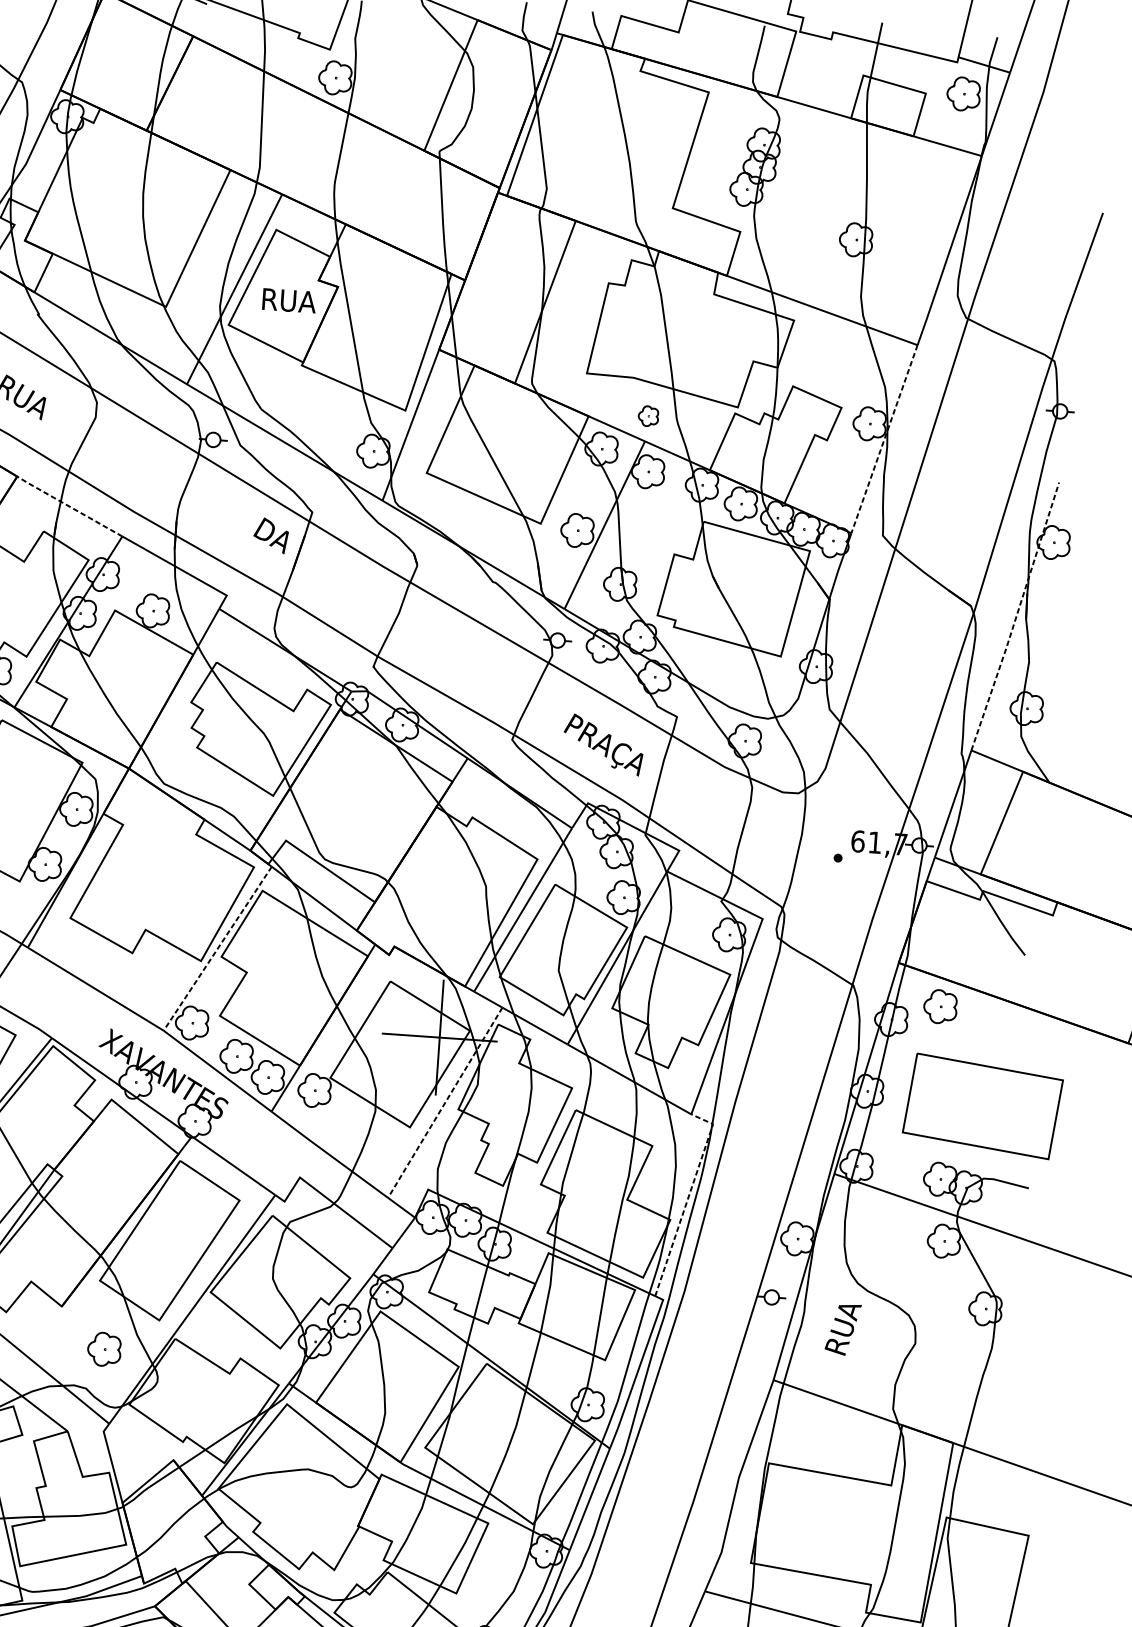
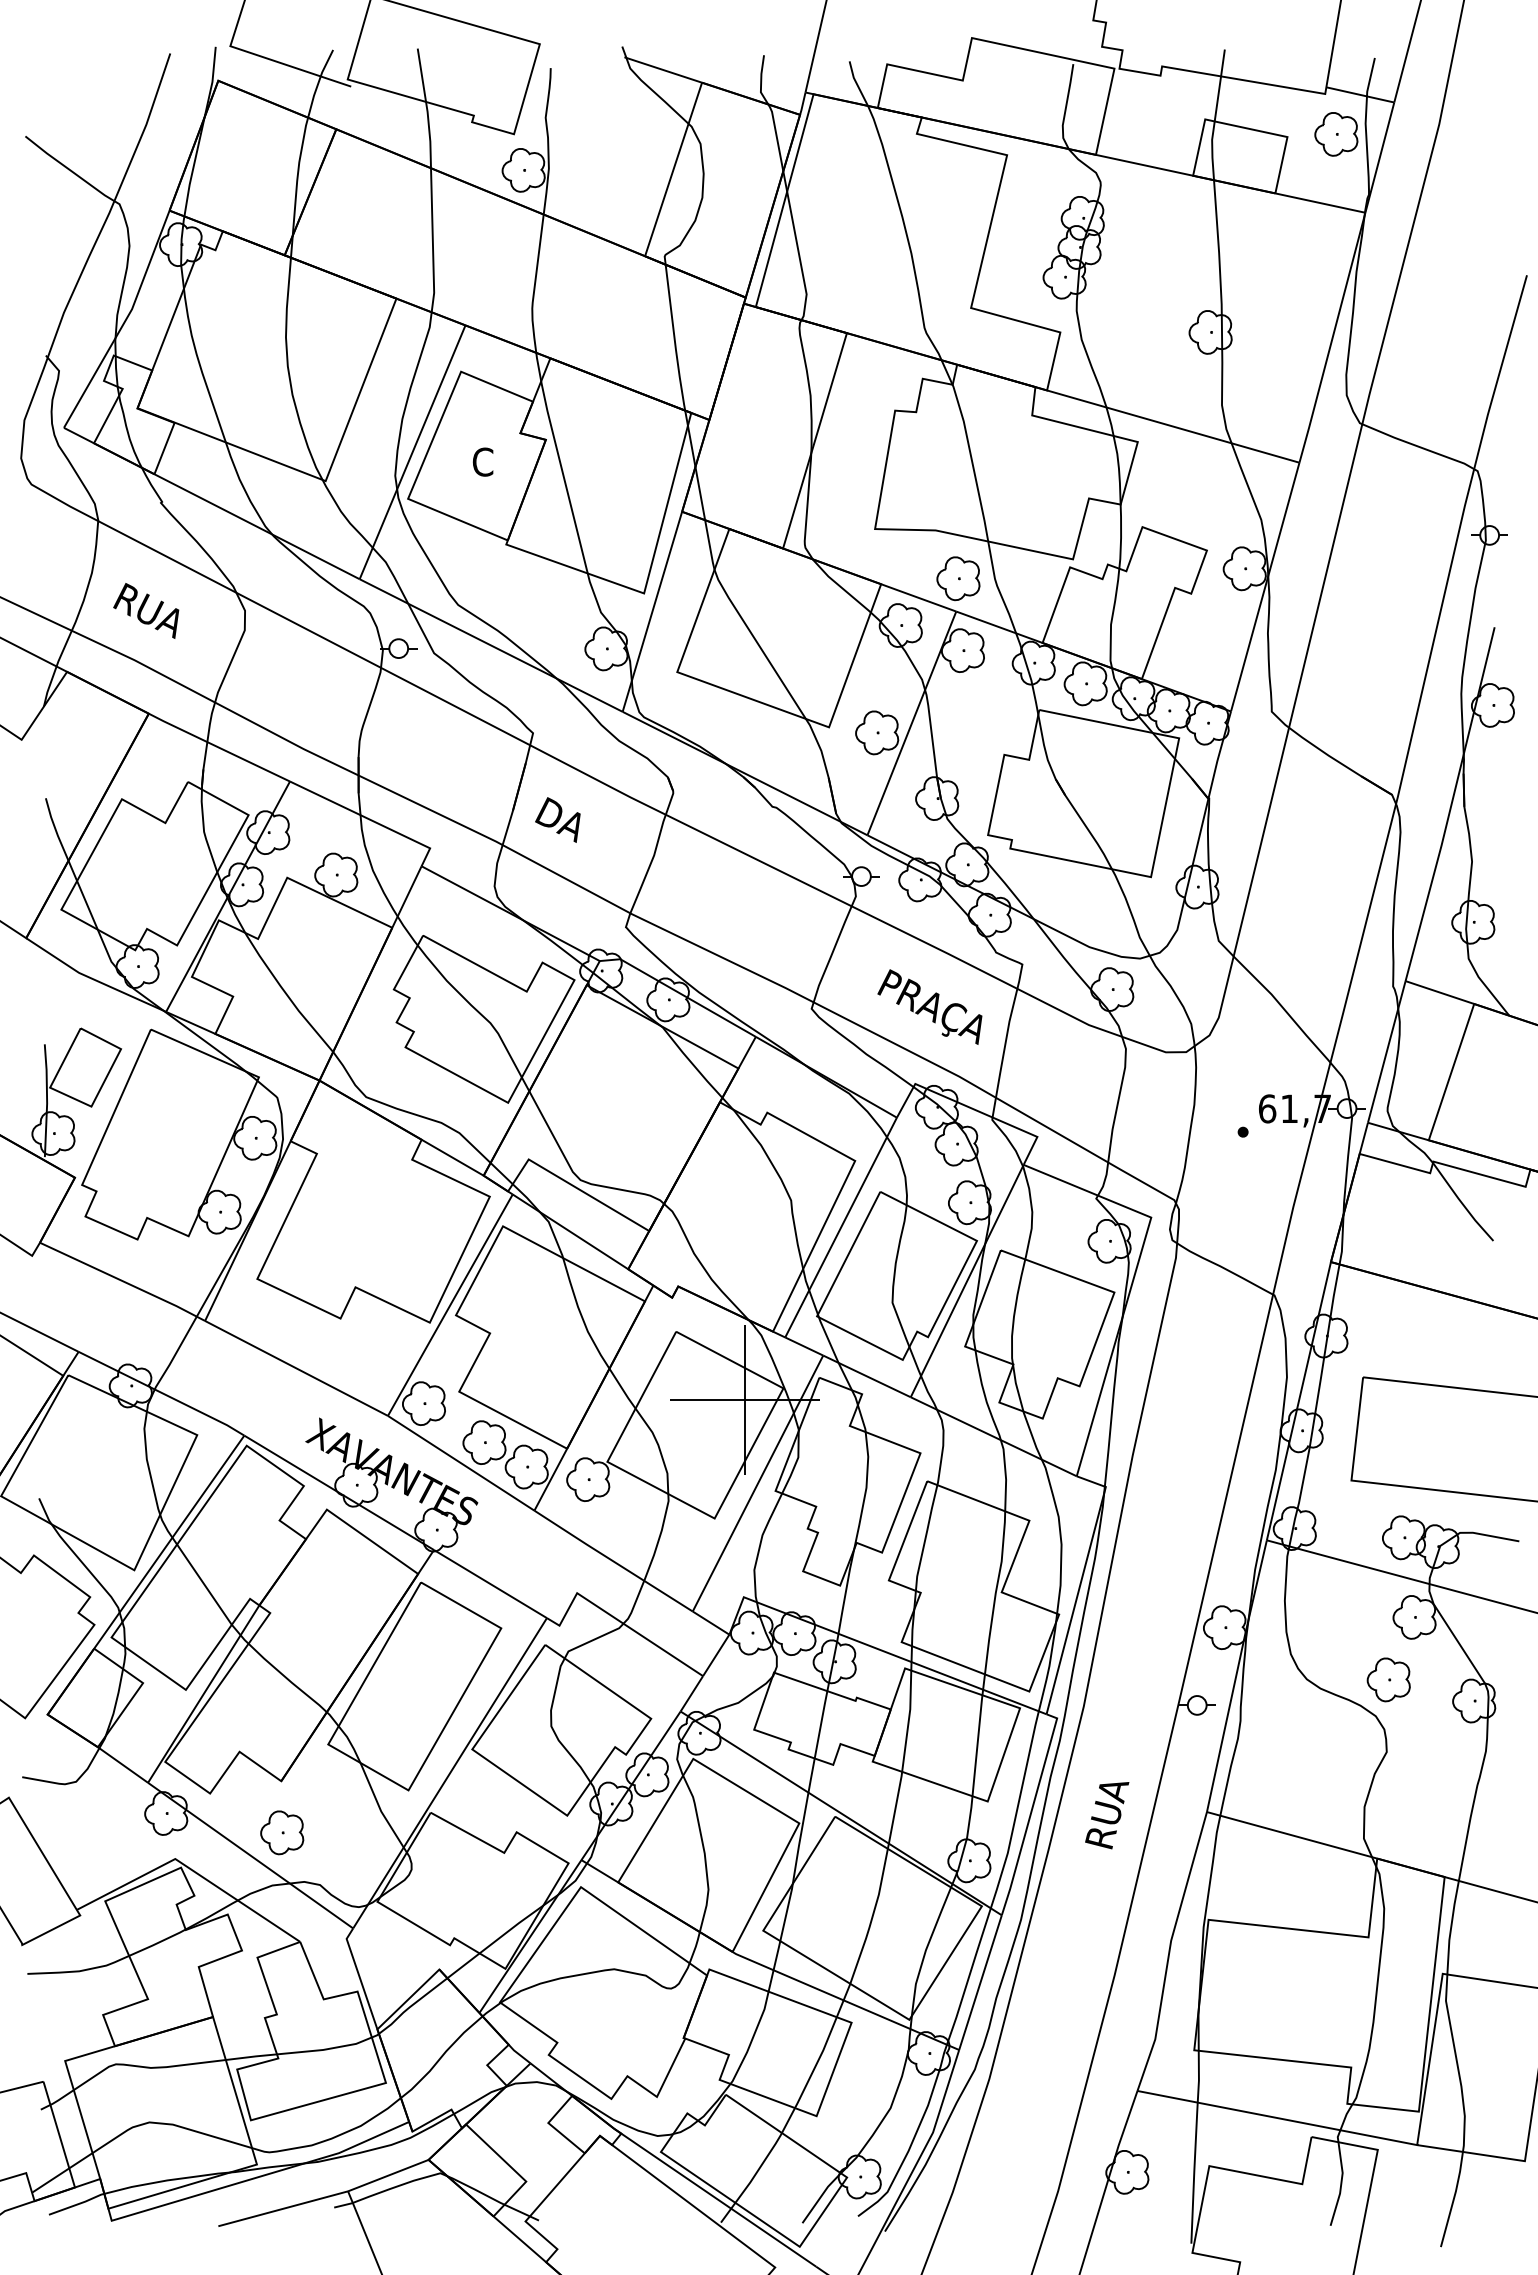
text: (289, 300) -> (484, 461), RUA -> C
part: (648, 416) -> (958, 578), size x1.67
line: (884, 439) -> (1265, 587), dashed -> solid
line: (69, 506) -> (218, 747), dashed -> solid
text: (270, 535) -> (557, 819), moved
line: (1016, 616) -> (1451, 804), dashed -> solid
line: (217, 948) -> (450, 1305), dashed -> solid
part: (940, 1006) -> (1388, 1679), moved
line: (445, 1102) -> (758, 1483), dashed -> solid
line: (688, 1197) -> (1080, 1584), dashed -> solid
text: (843, 1329) -> (1107, 1815), moved
part: (104, 1349) -> (282, 1832), moved

